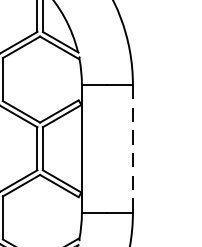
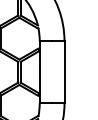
line: (132, 149) -> (64, 72), dashed -> solid

